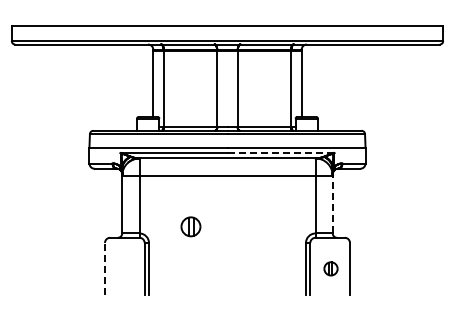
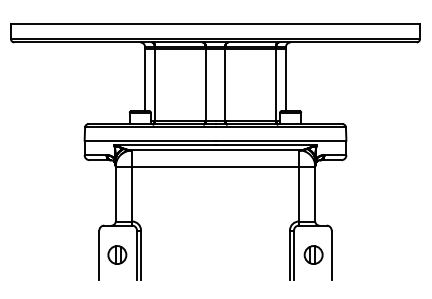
line: (281, 153) -> (266, 145), dashed -> solid
line: (332, 204) -> (315, 194), dashed -> solid
part: (190, 226) -> (116, 254), moved
line: (104, 268) -> (98, 254), dashed -> solid
part: (330, 268) -> (313, 254), size x1.43

